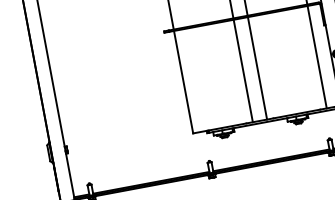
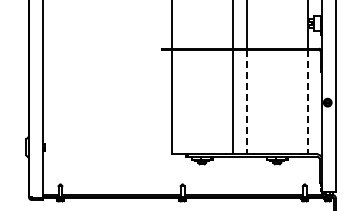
line: (317, 57) -> (307, 102), solid -> dashed
line: (258, 68) -> (247, 102), solid -> dashed

